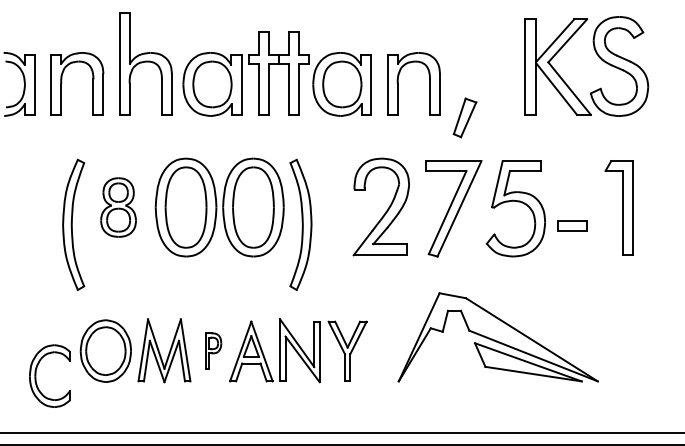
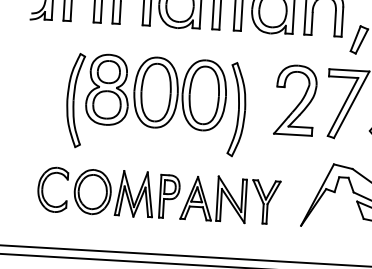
part: (118, 207) -> (107, 89), size x1.67
part: (213, 350) -> (169, 196), size x1.67
part: (36, 375) -> (43, 188), moved

